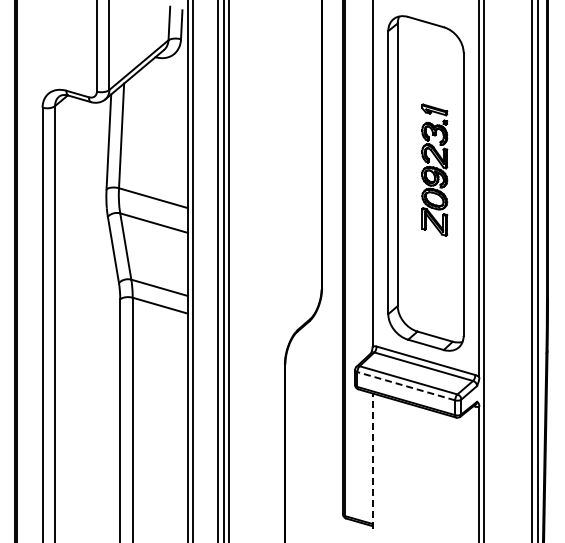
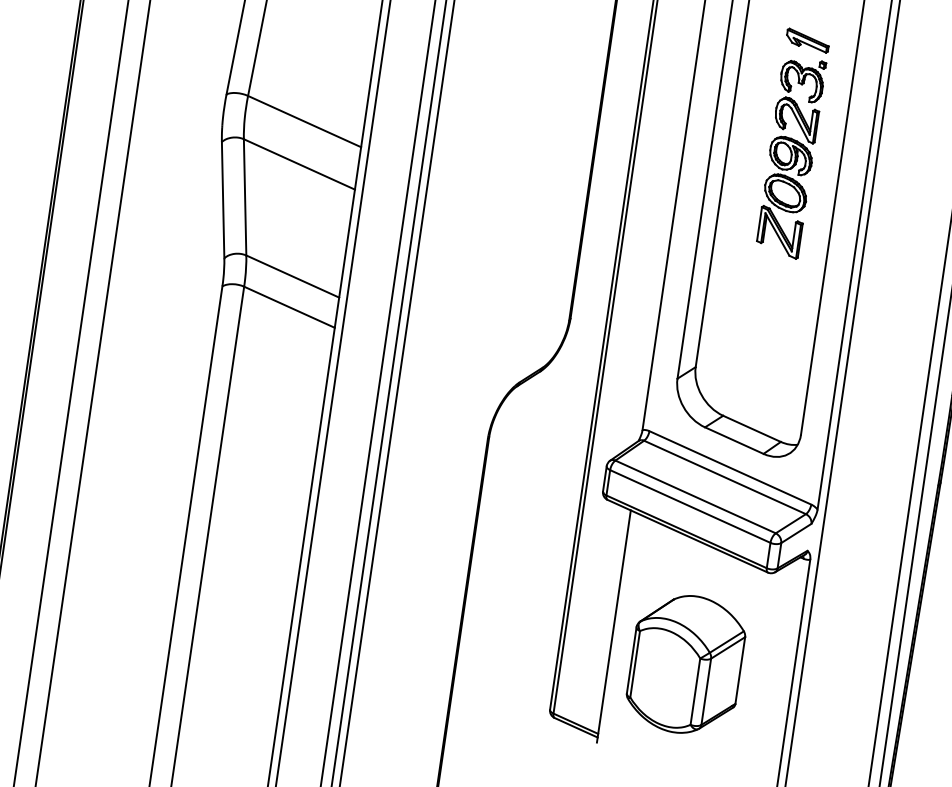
line: (406, 386) -> (690, 506), dashed -> solid
line: (372, 461) -> (613, 626), dashed -> solid
part: (416, 476) -> (685, 663), added

